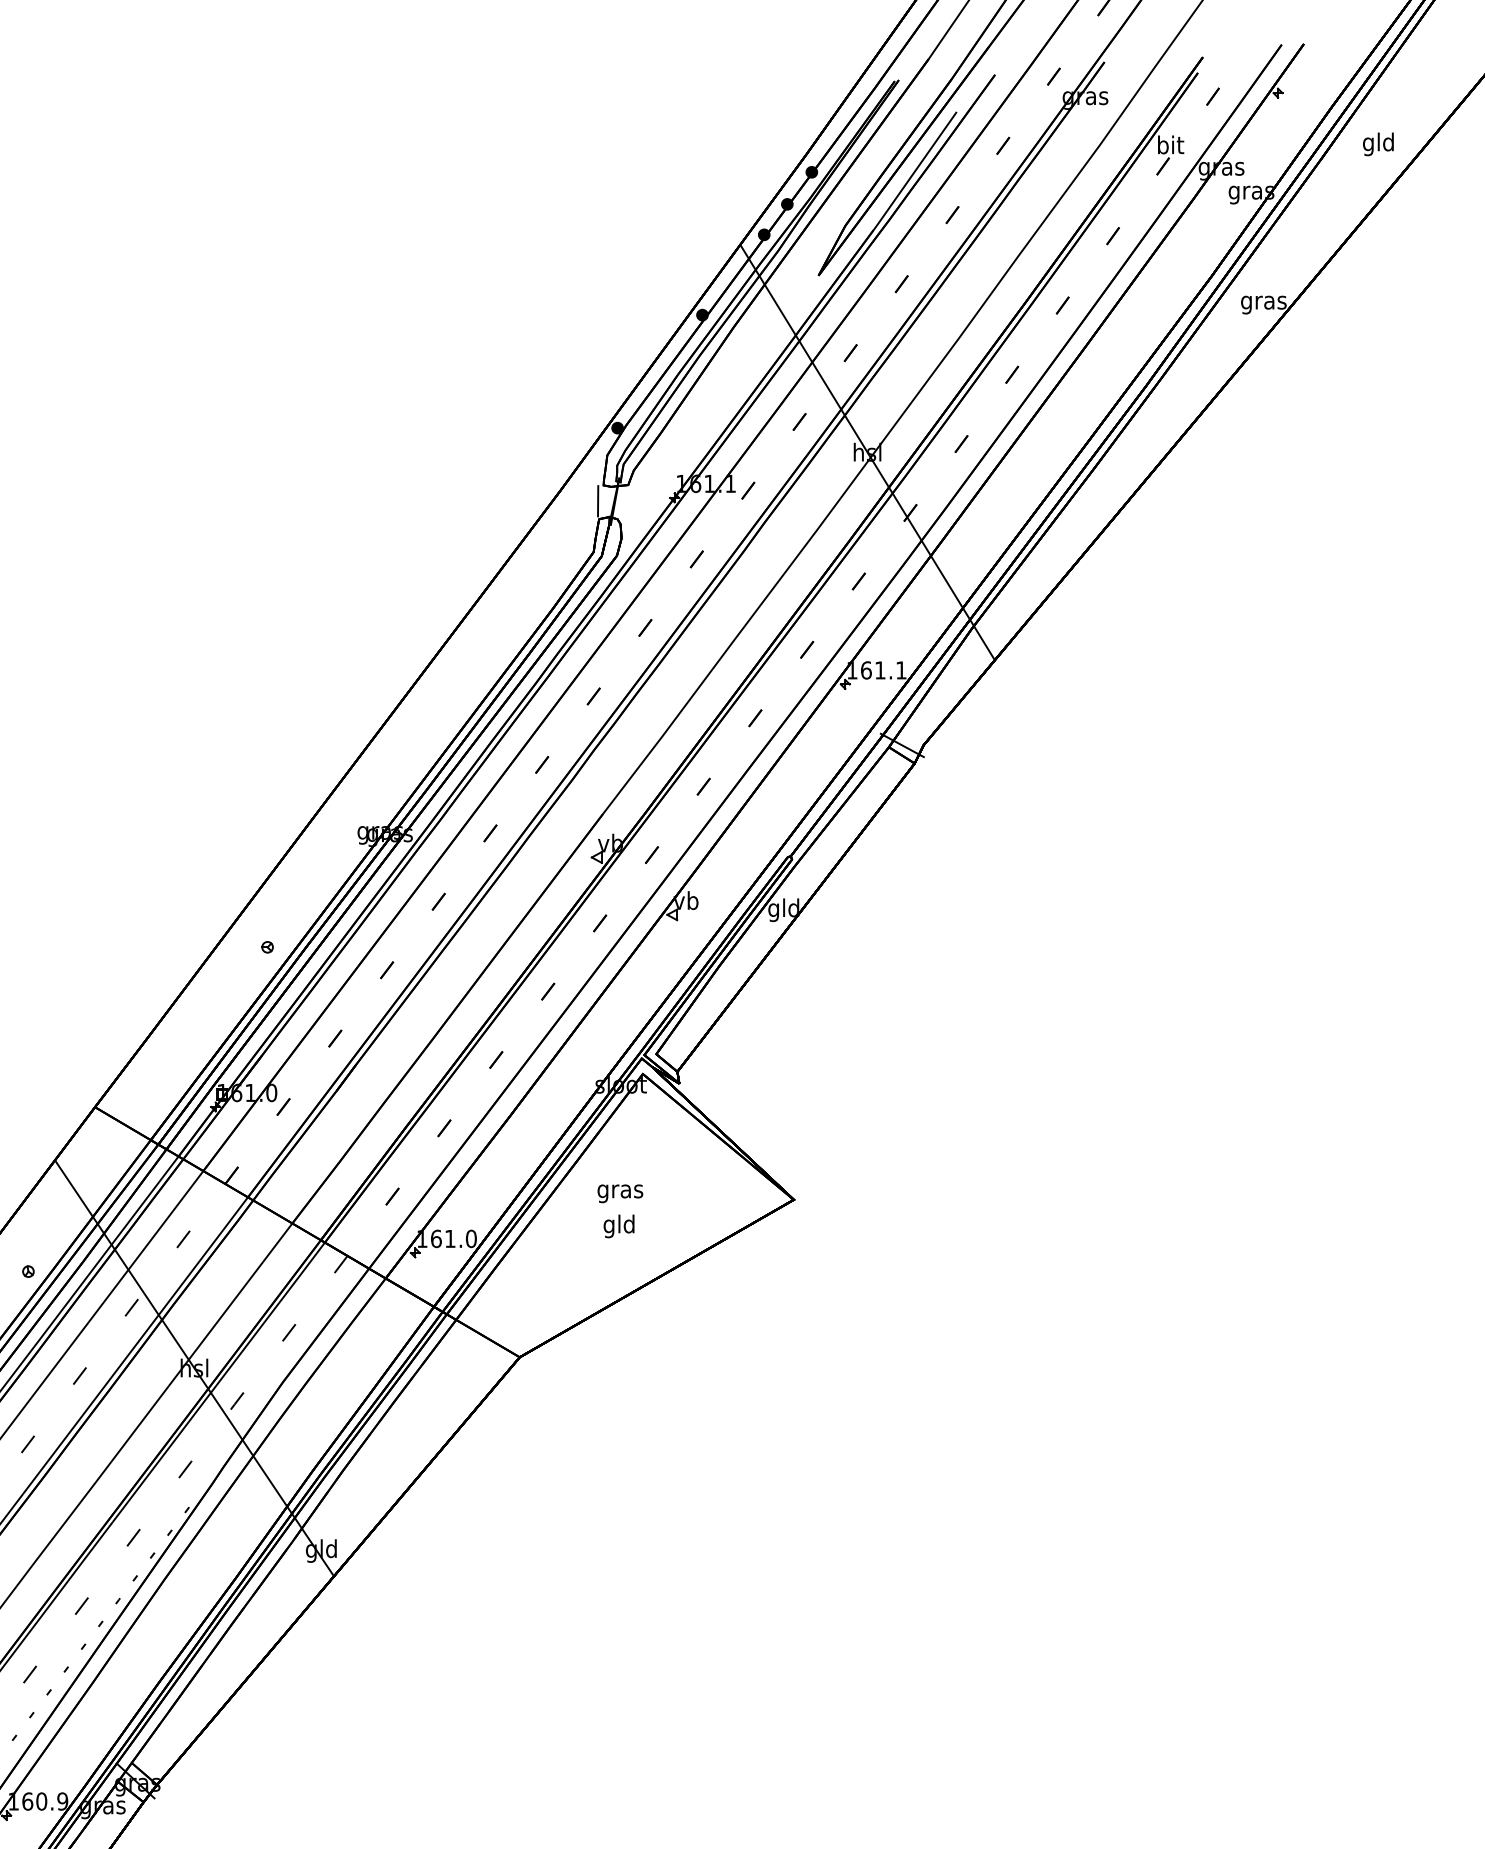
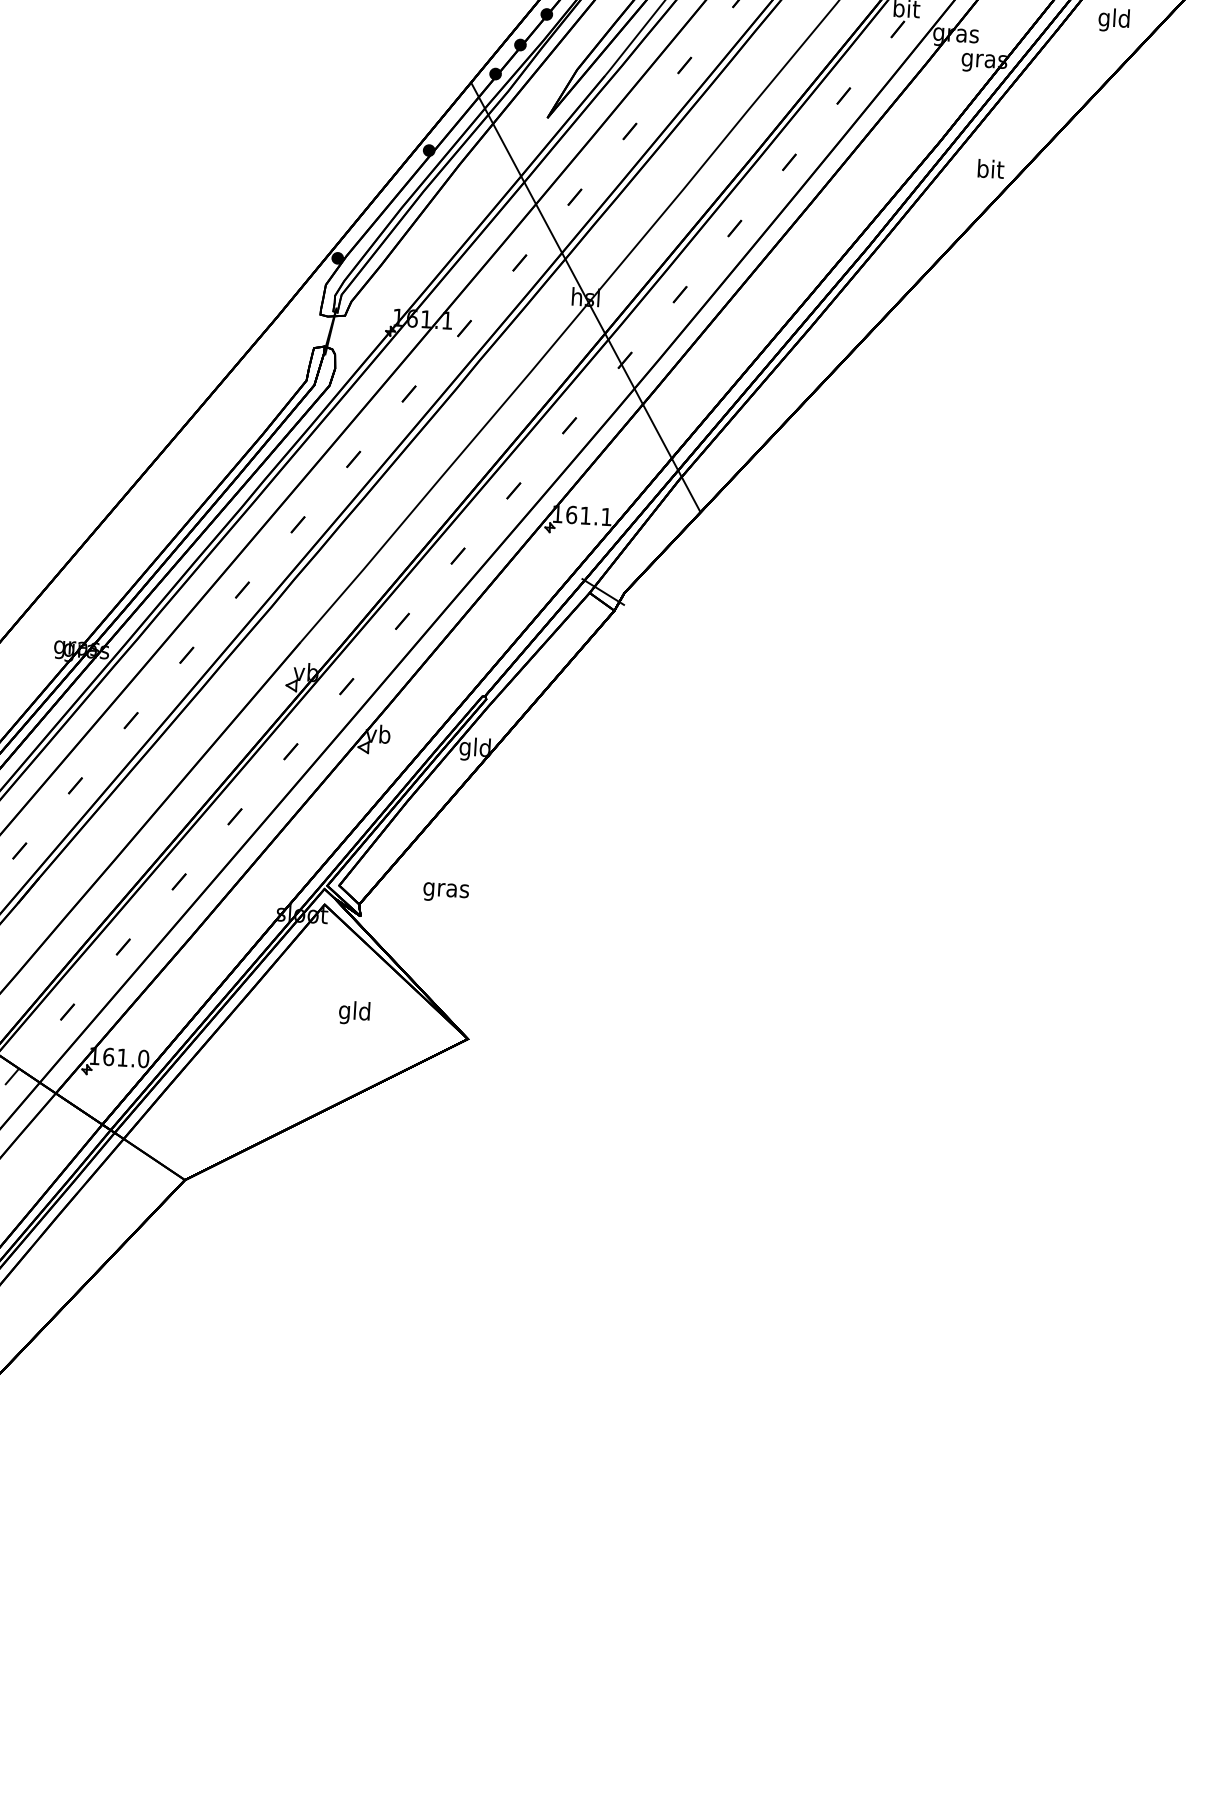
text: (1263, 302) -> (989, 171), gras -> bit
line: (598, 501) -> (314, 330), removed
text: (620, 1193) -> (446, 892), moved
text: (618, 1226) -> (353, 1012), moved

